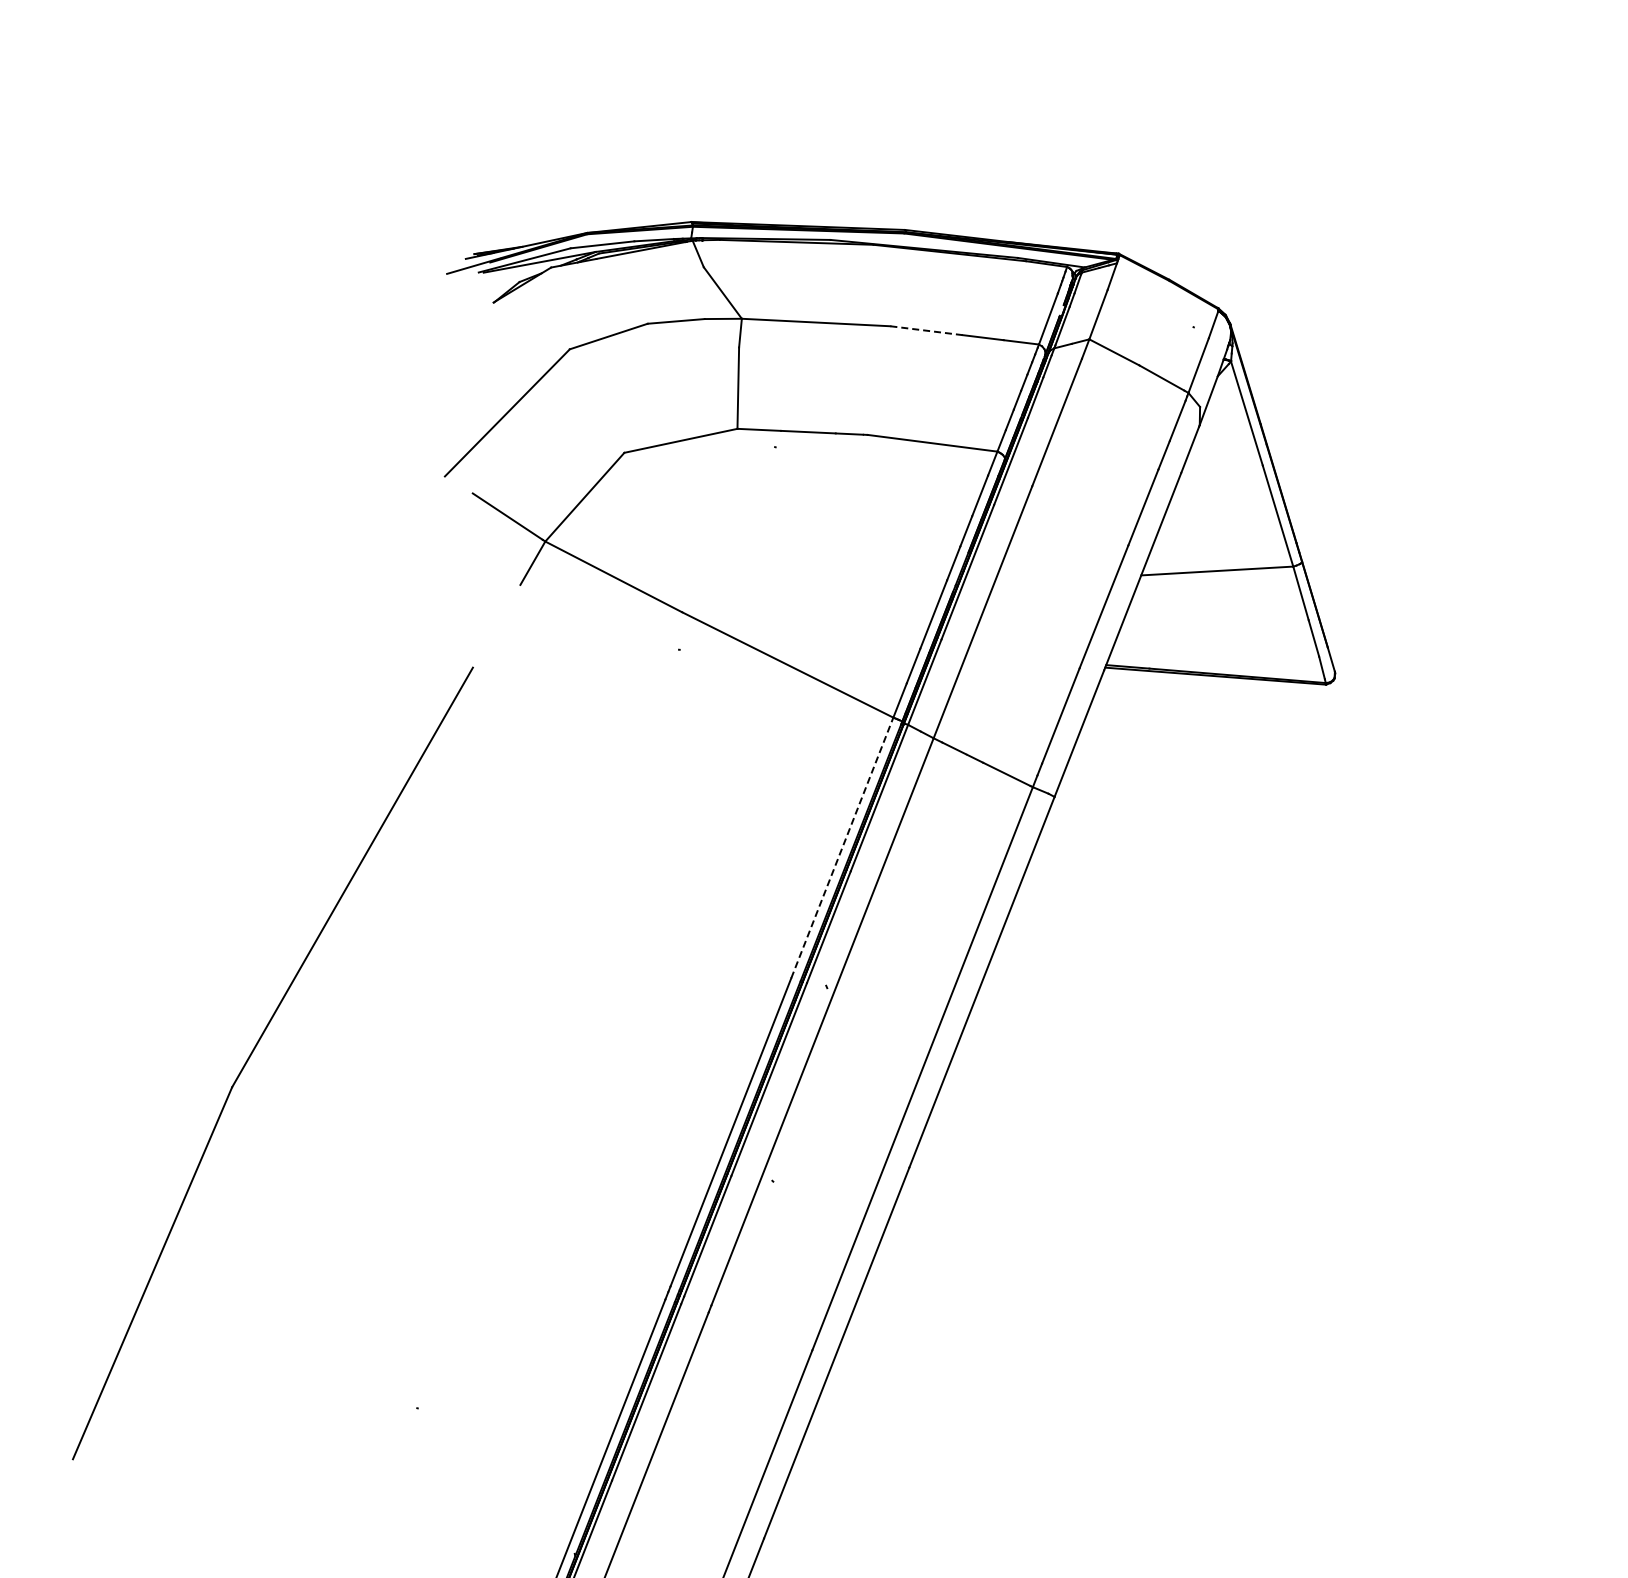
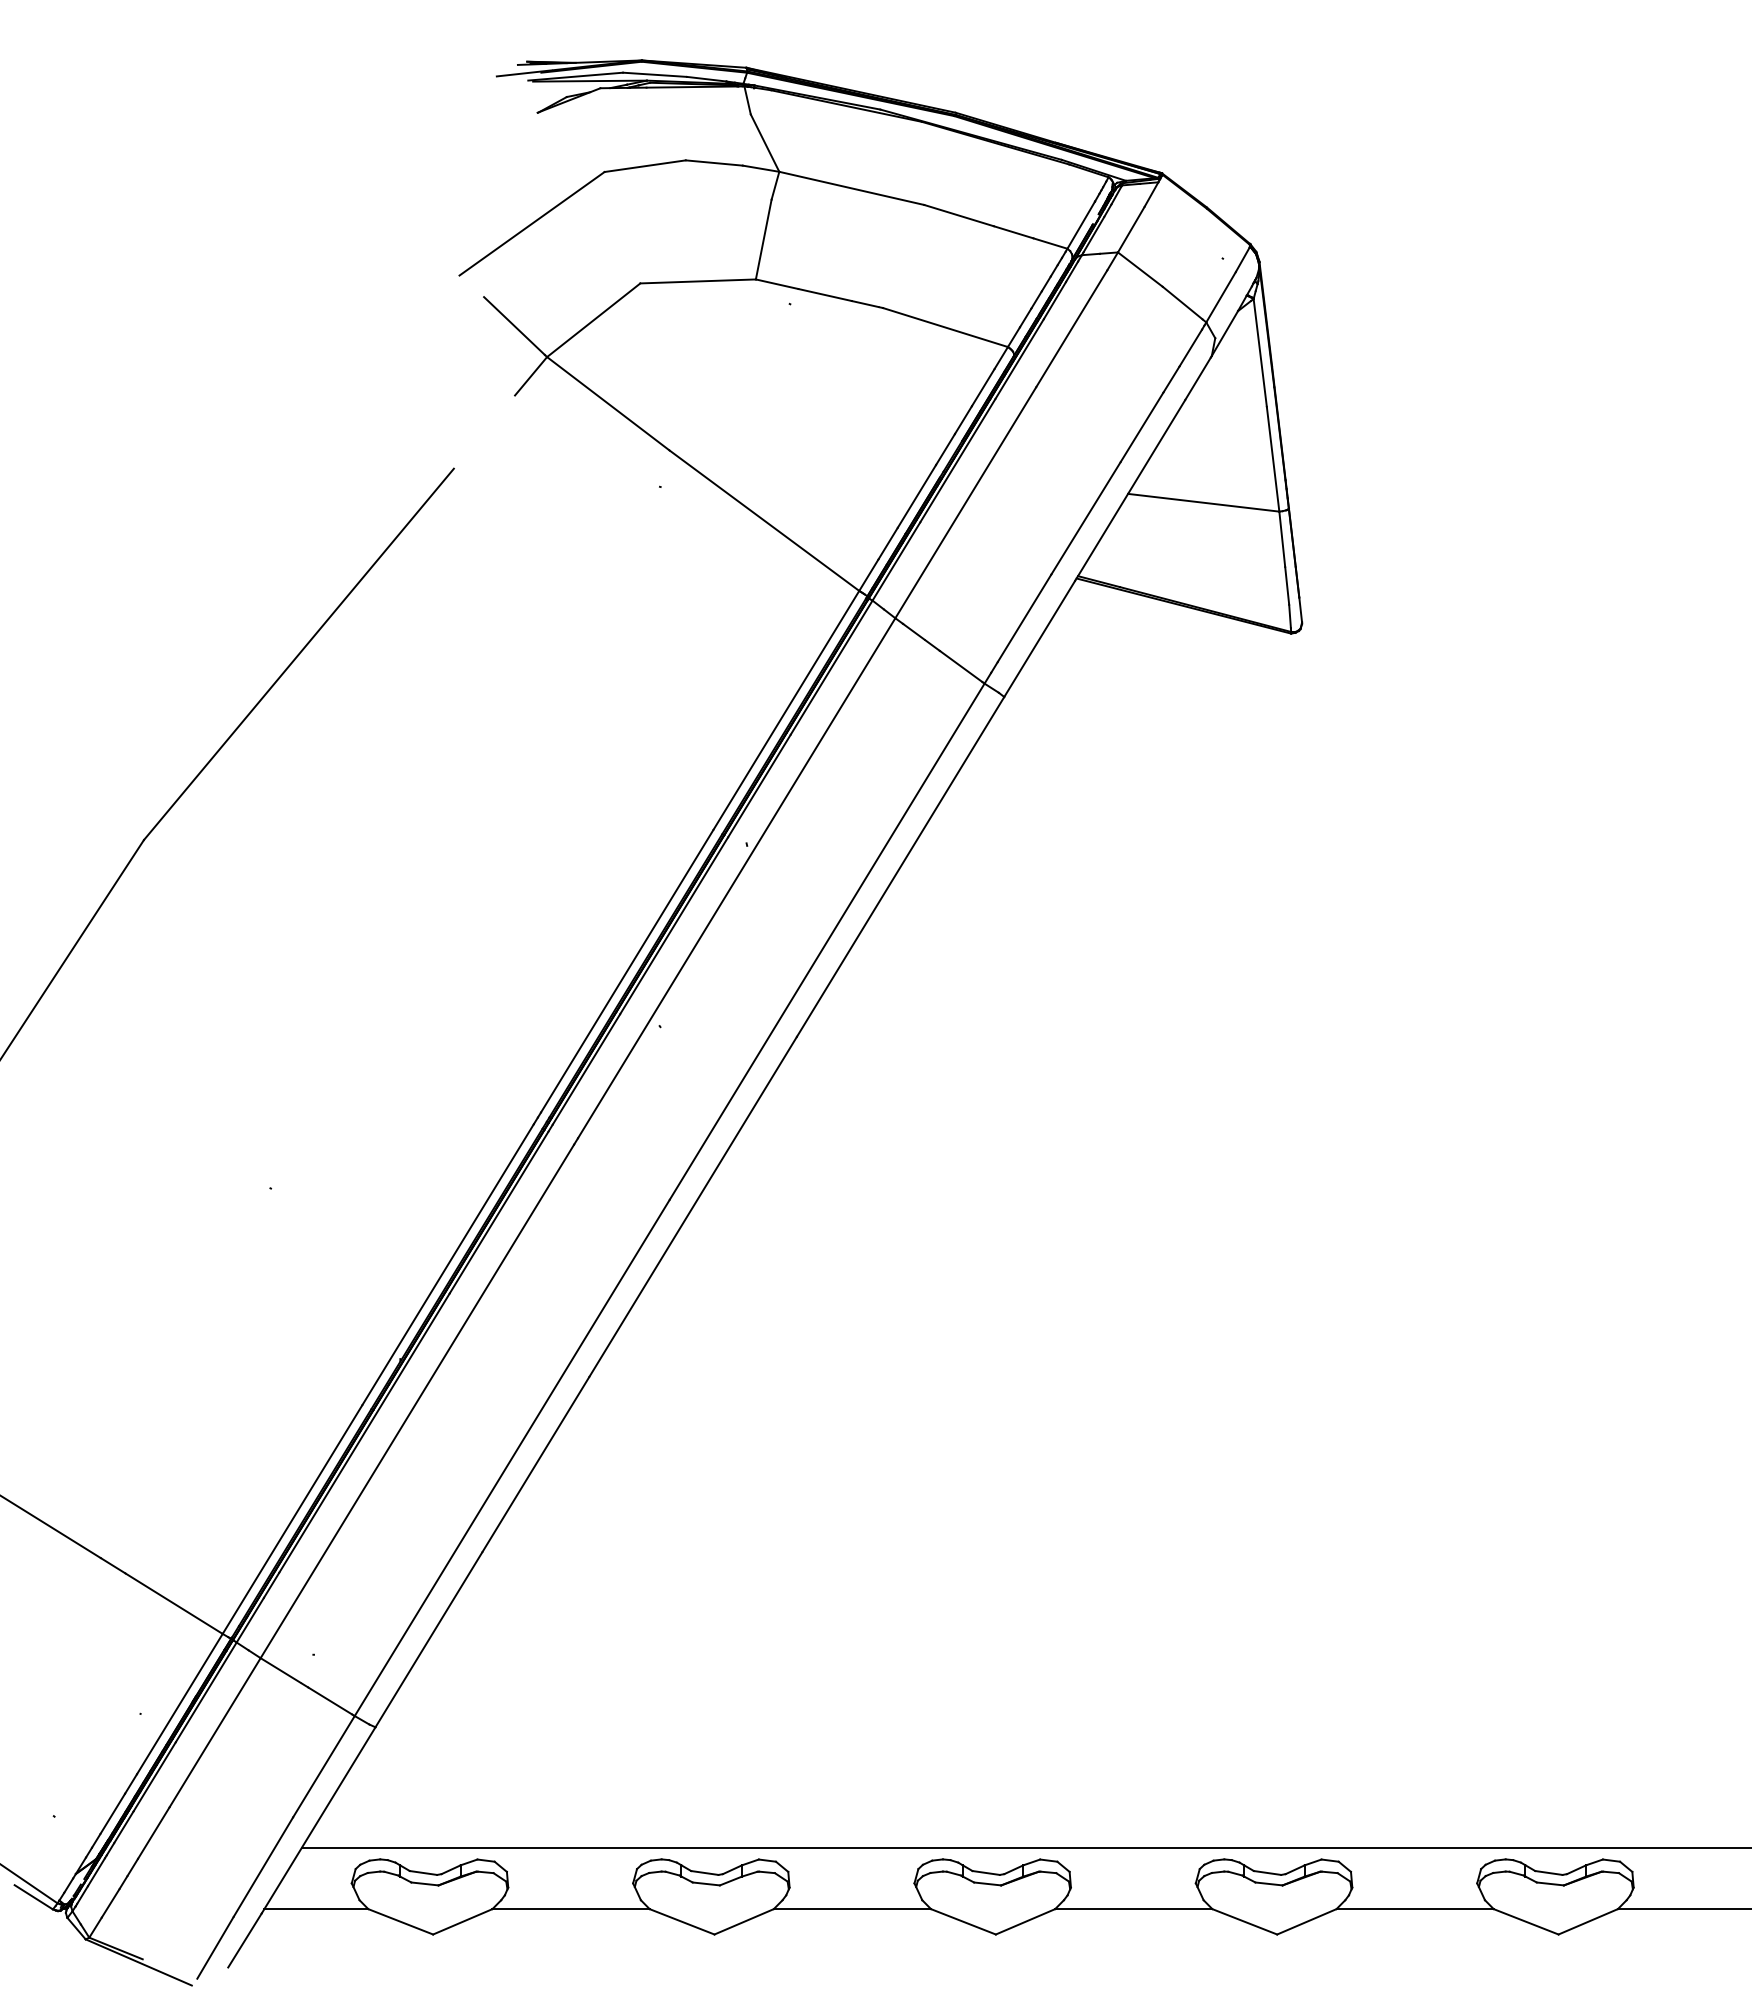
line: (926, 330) -> (959, 215), dashed -> solid
line: (842, 848) -> (786, 710), dashed -> solid

